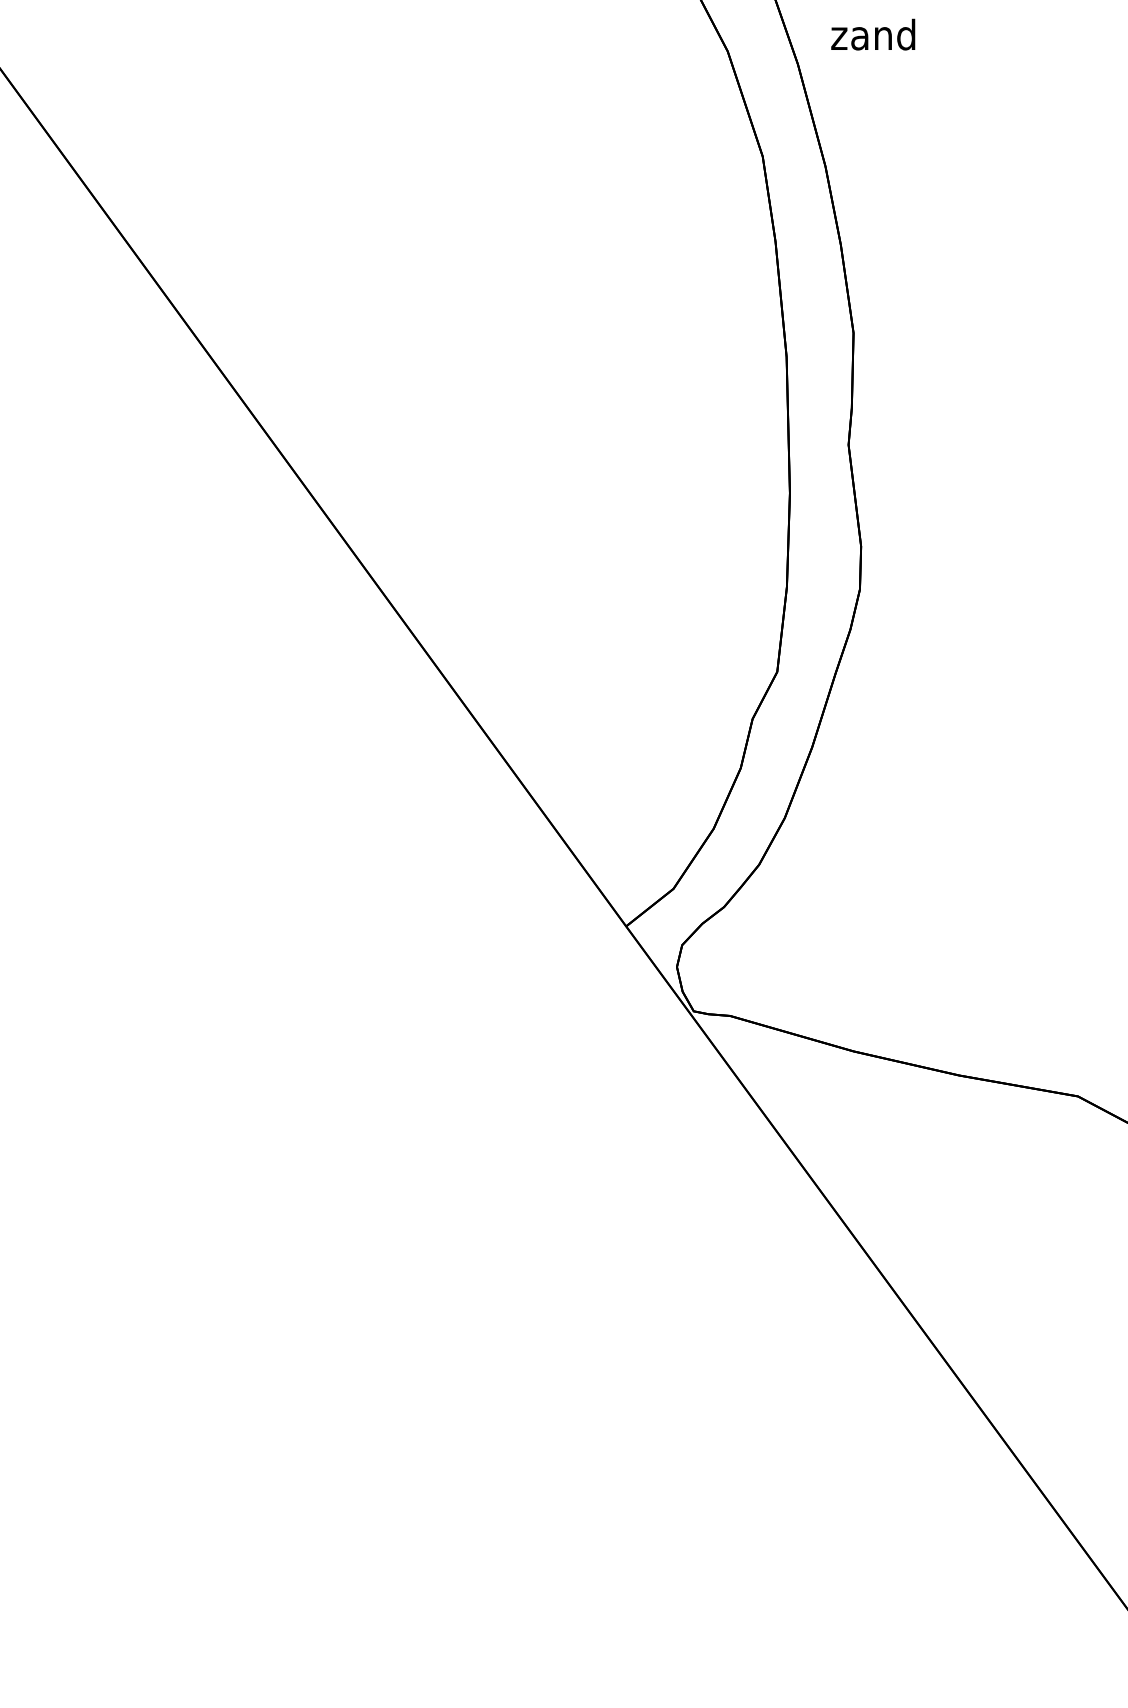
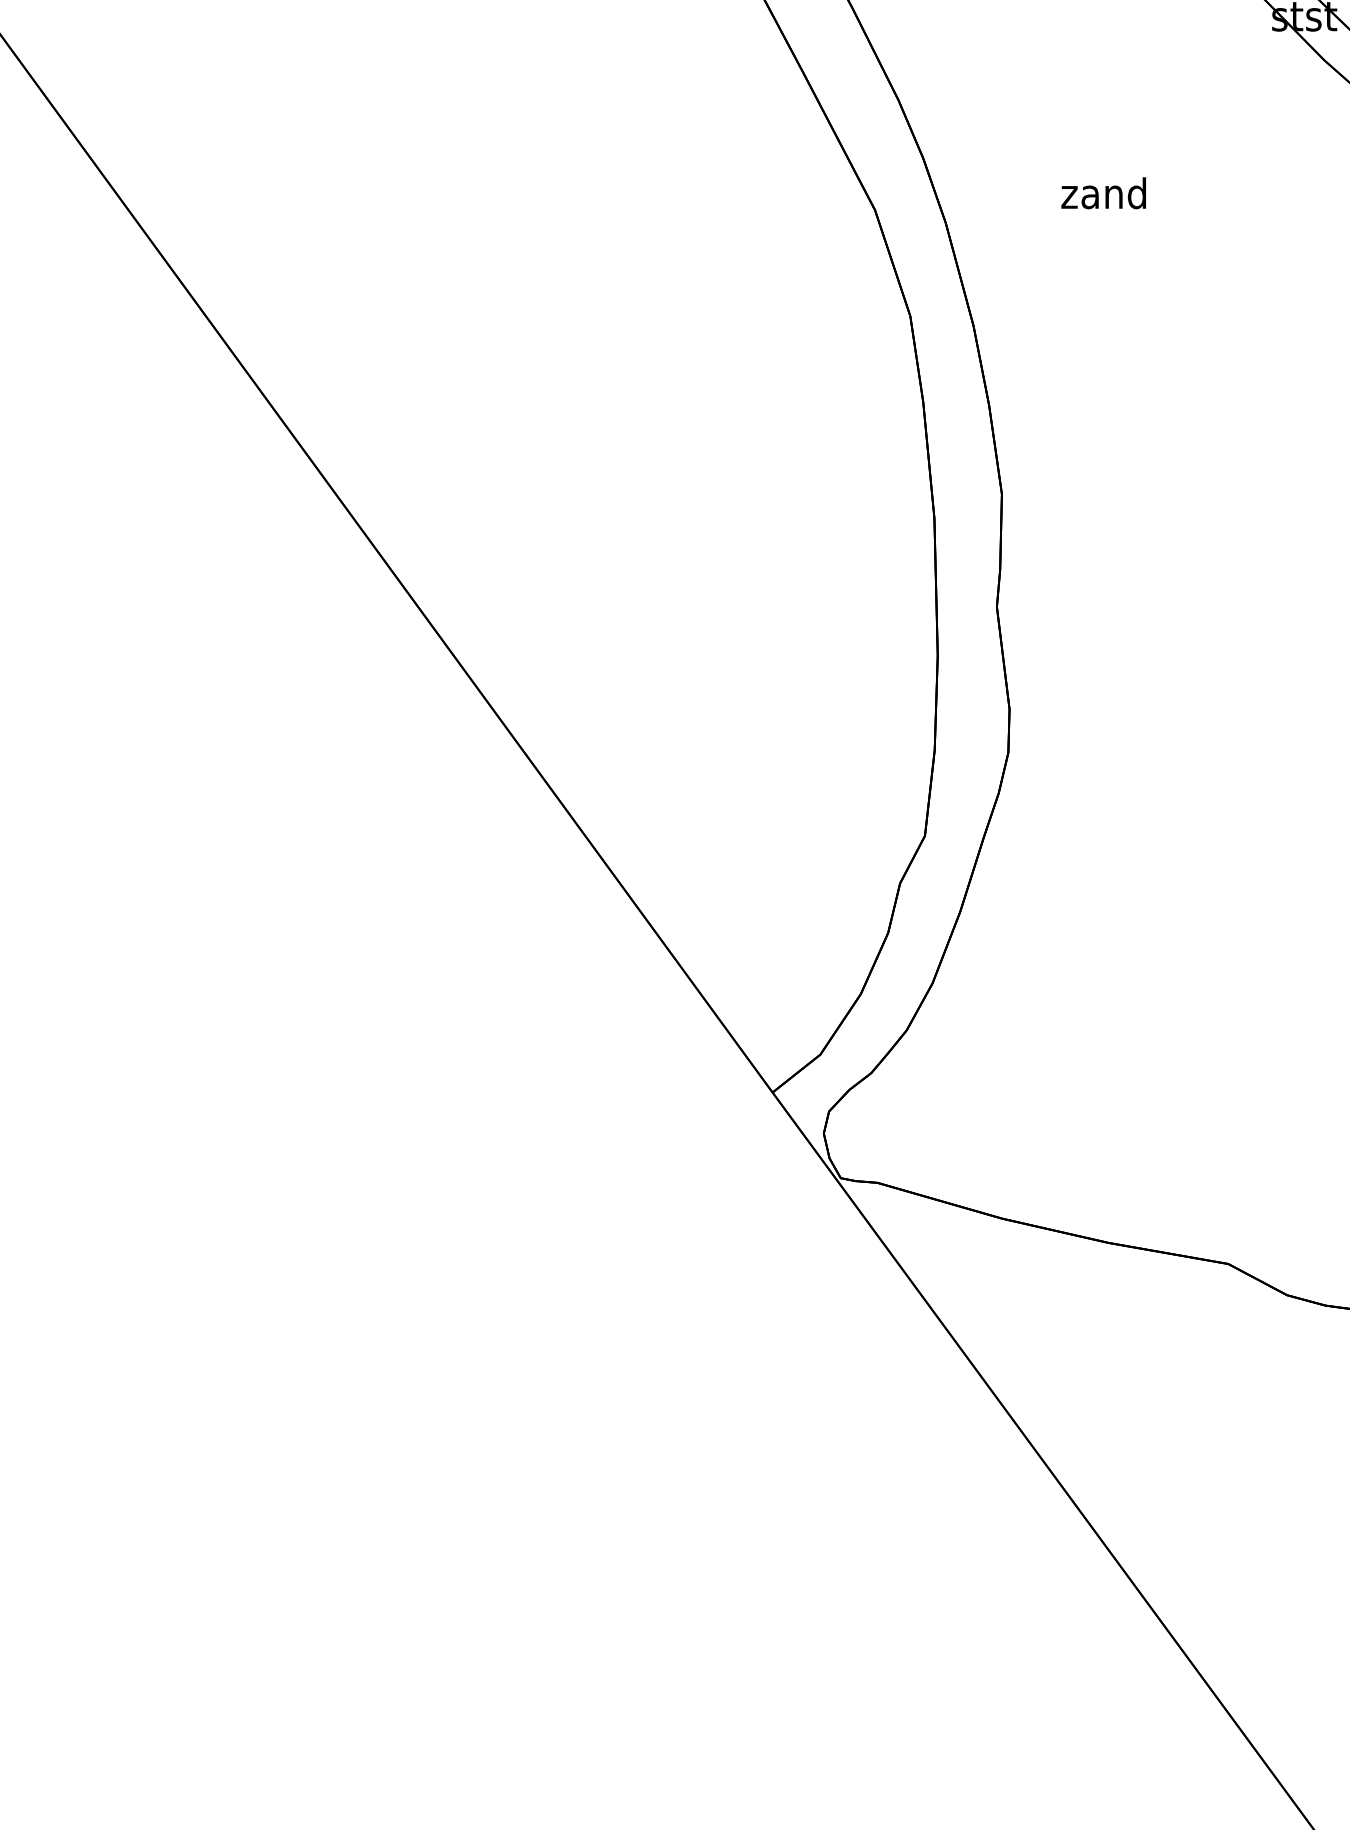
text: (872, 34) -> (1103, 193), moved

